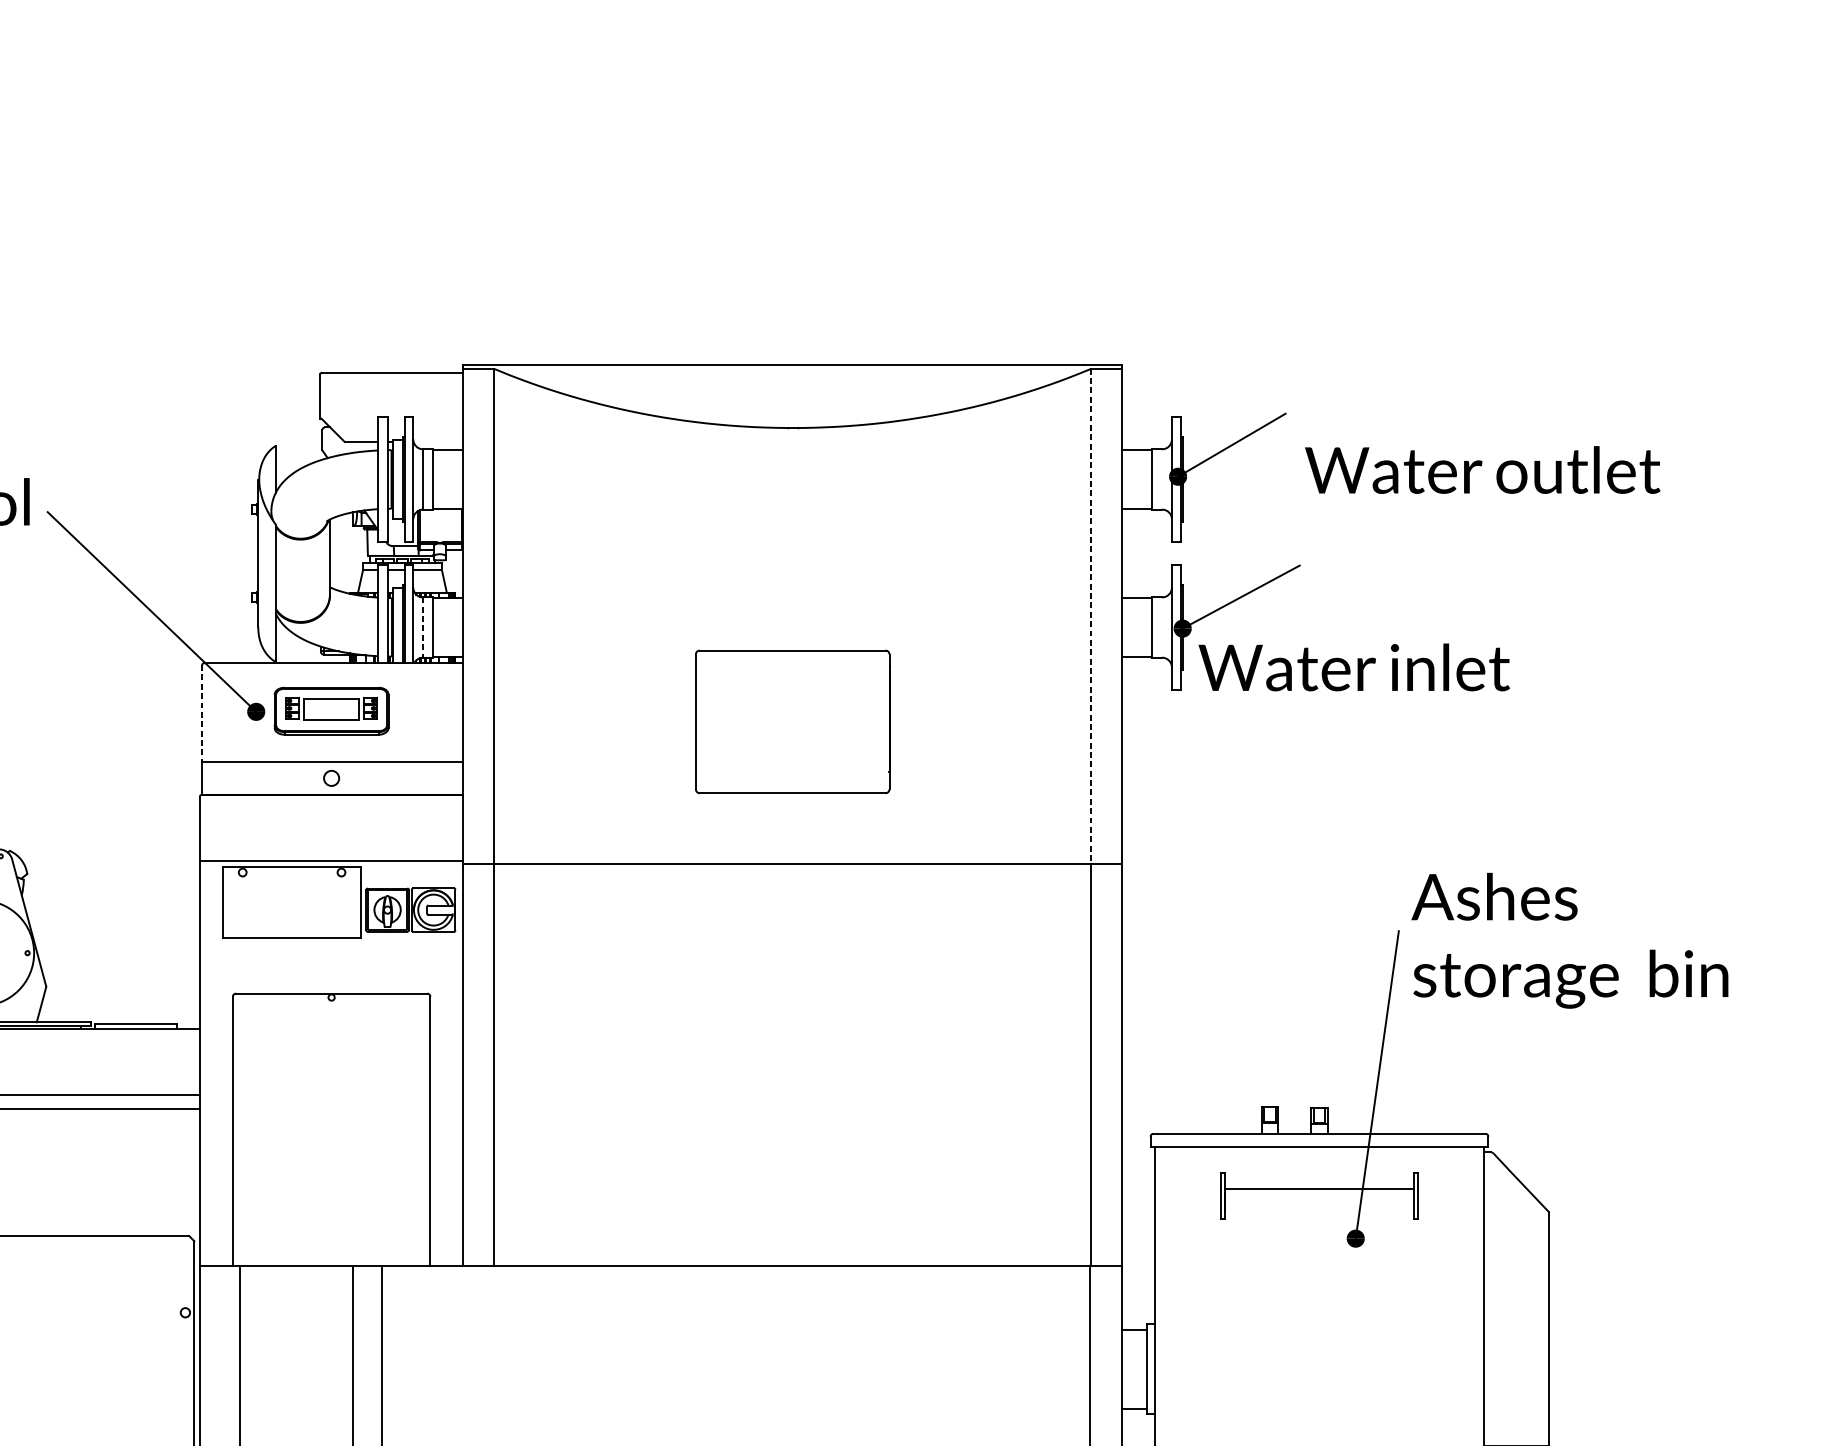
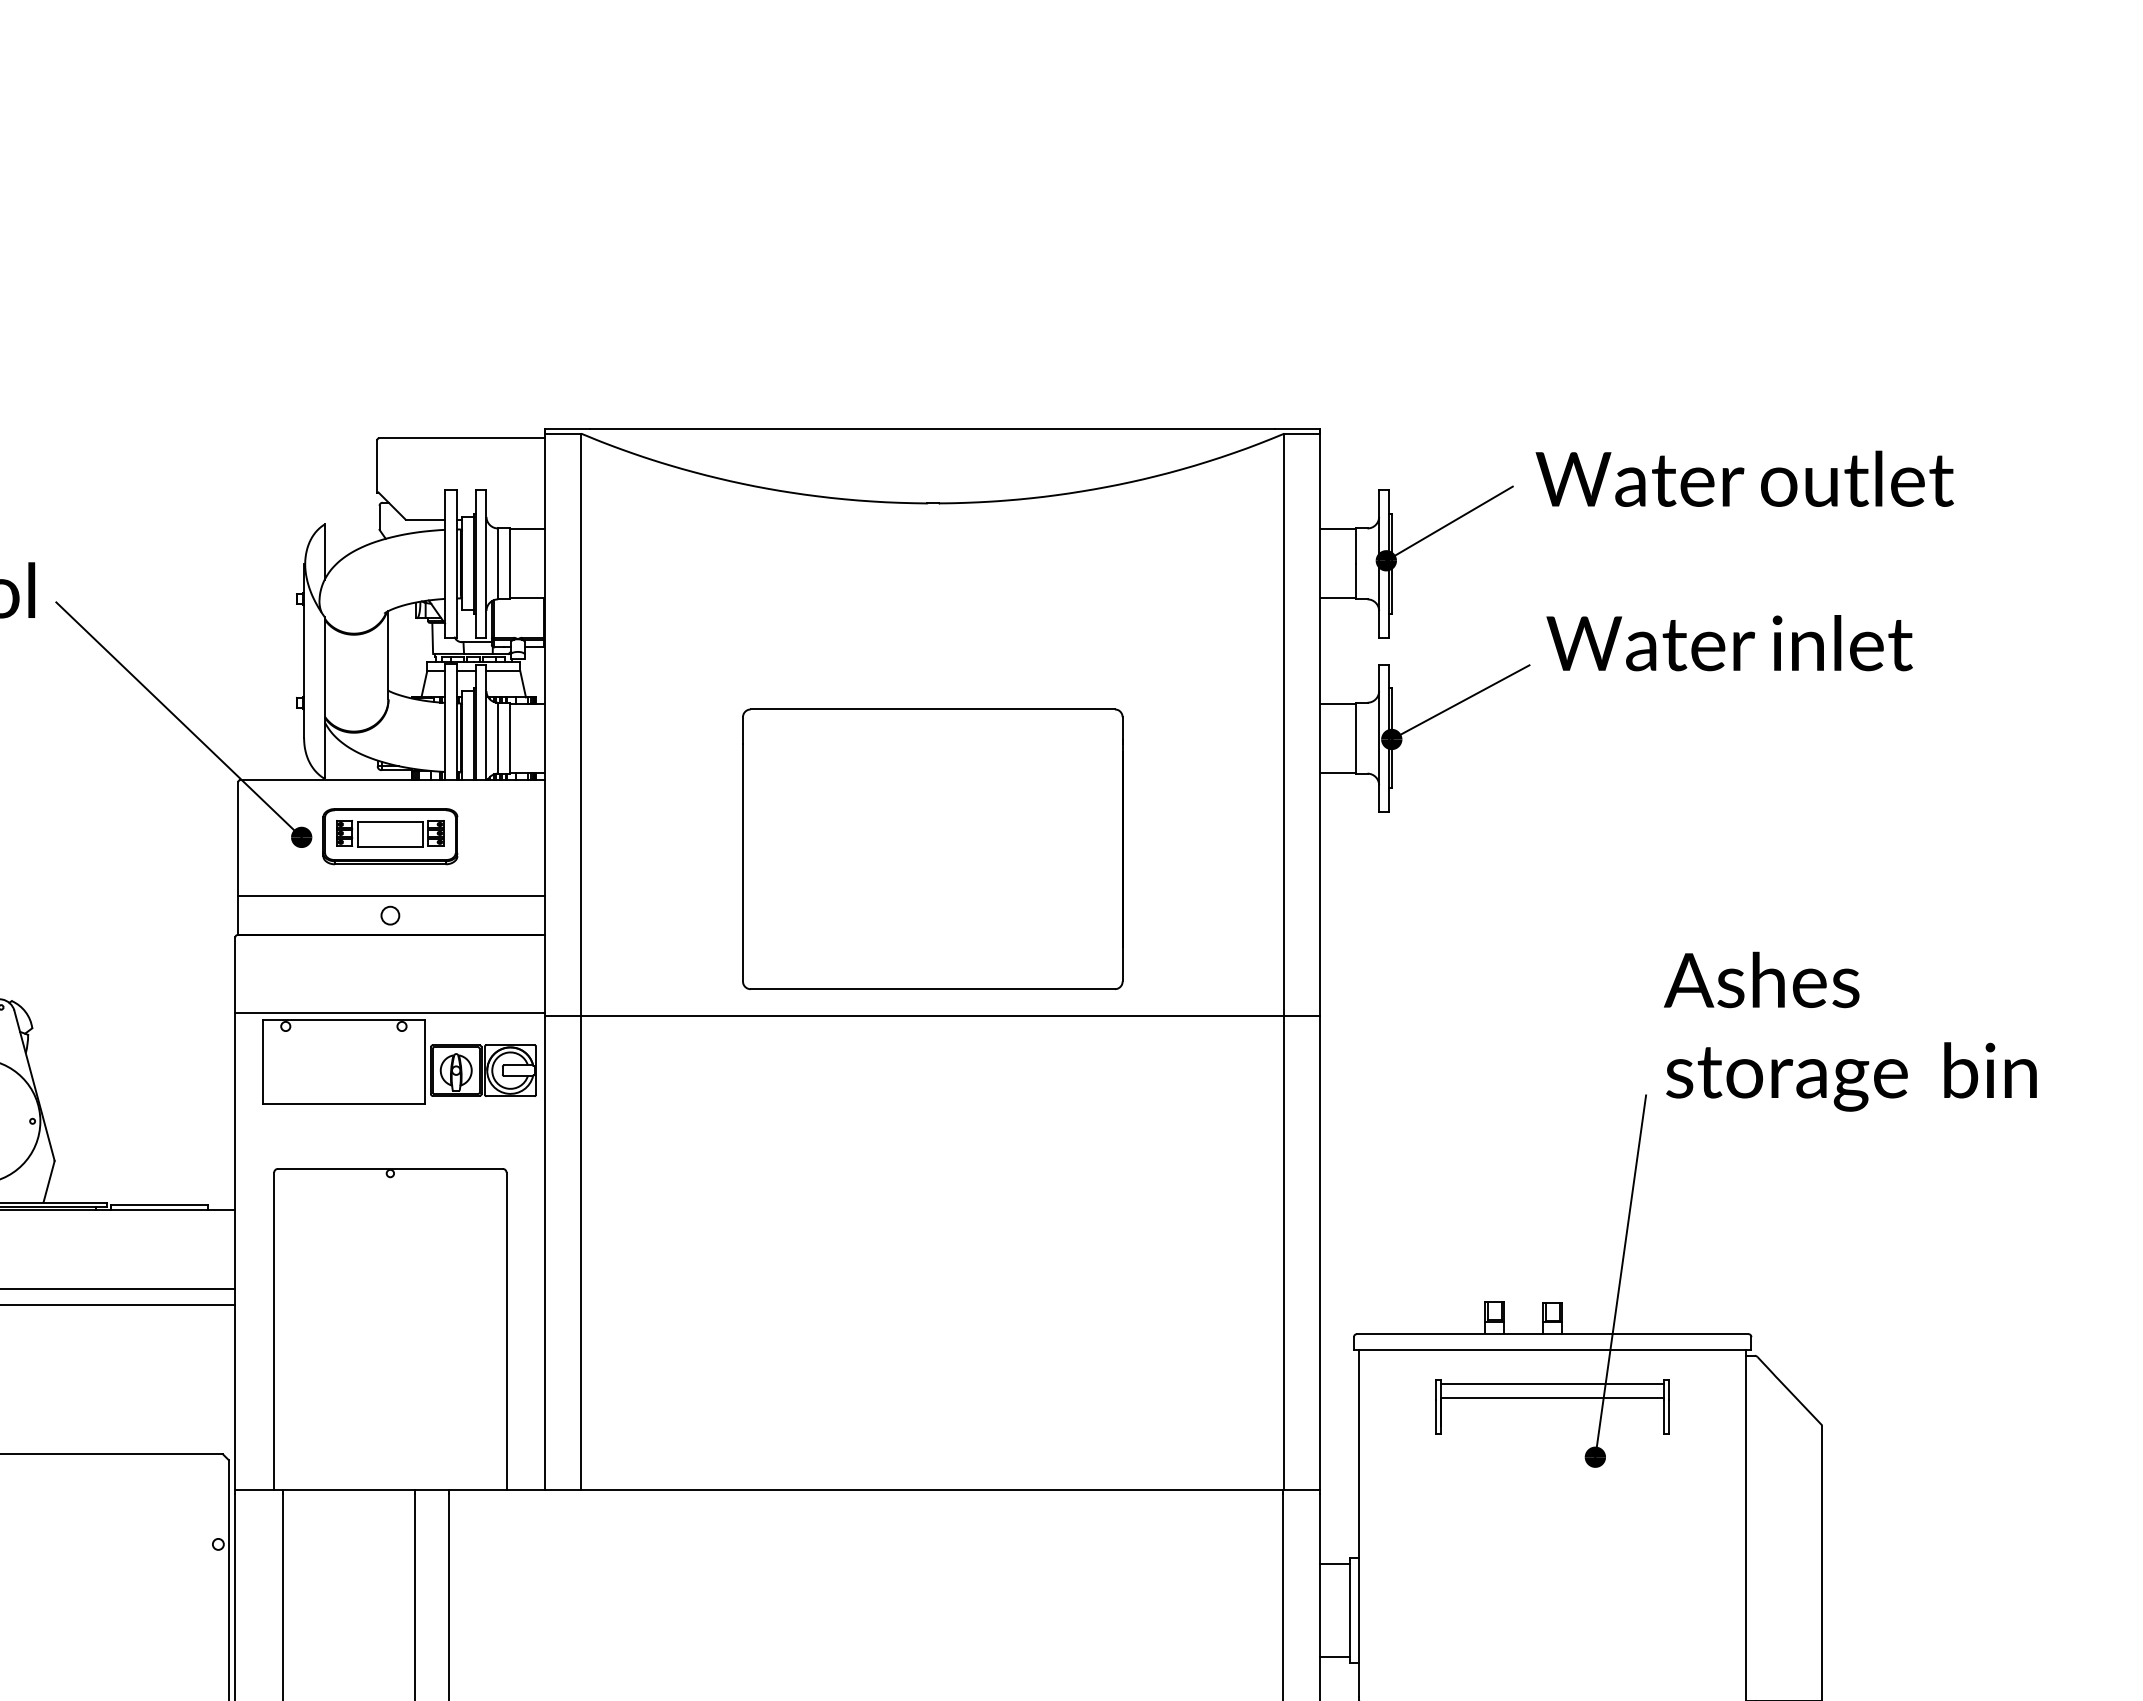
text: (1482, 469) -> (1744, 478), moved
line: (1091, 616) -> (1284, 725), dashed -> solid
line: (423, 627) -> (498, 738), dashed -> solid
text: (1354, 667) -> (1729, 643), moved
line: (202, 713) -> (238, 839), dashed -> solid
part: (792, 721) -> (932, 848), size x1.67
text: (1570, 940) -> (1850, 1031), moved
line: (1319, 1176) -> (1552, 1384), added

